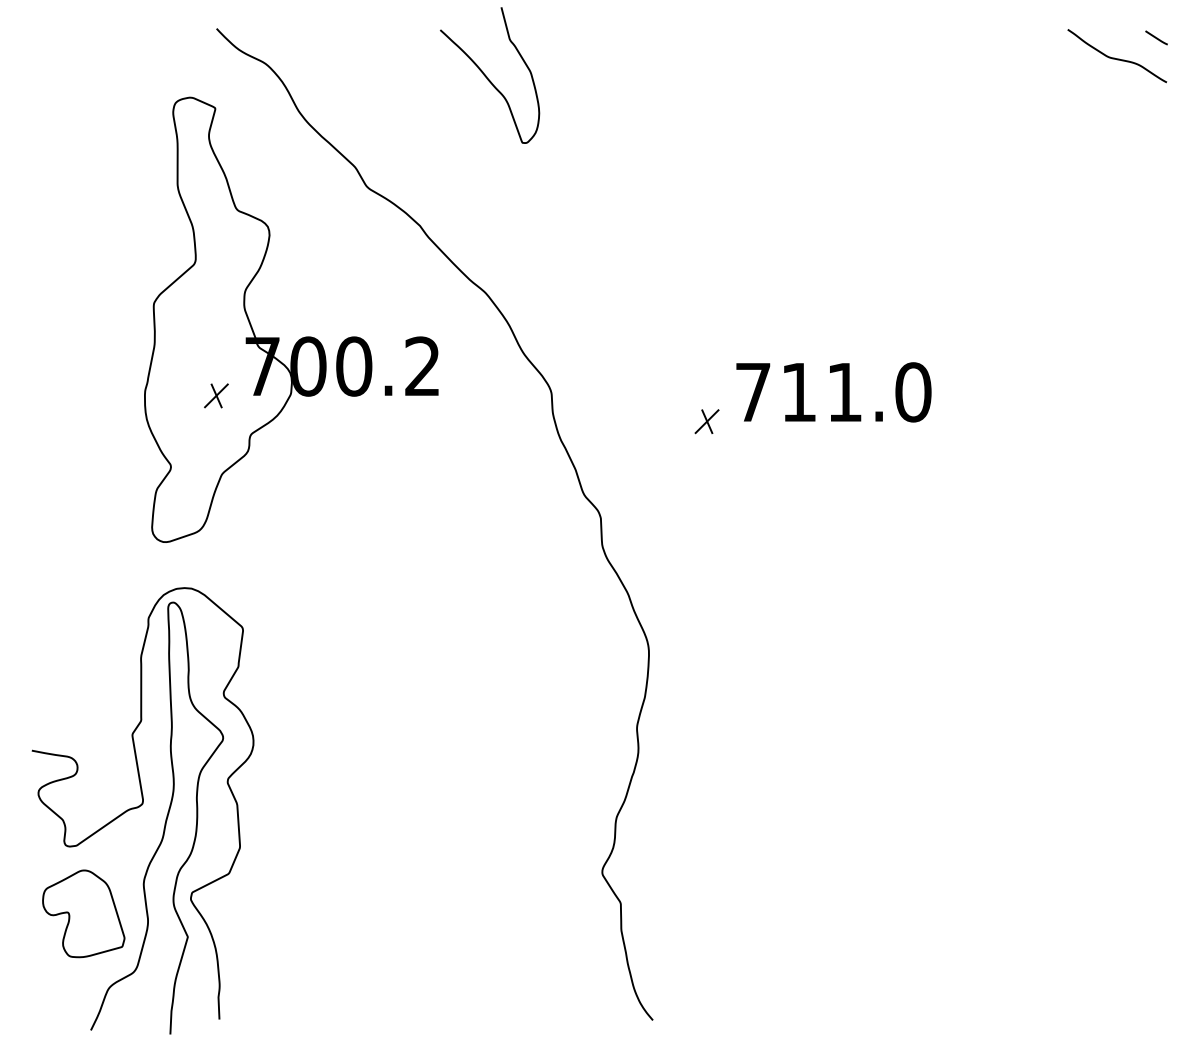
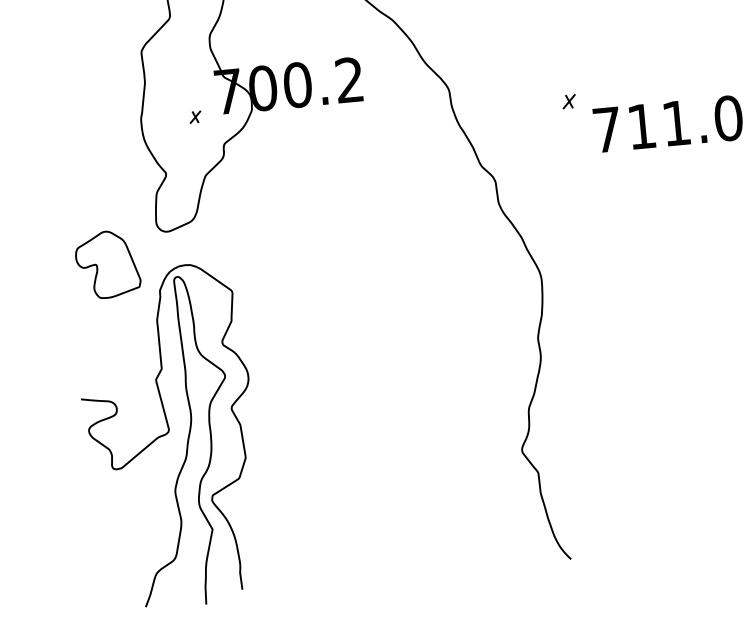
text: (833, 392) -> (668, 124), moved
part: (216, 395) -> (195, 116), size x0.6
part: (706, 421) -> (568, 101), size x0.7
part: (83, 913) -> (107, 264), moved

